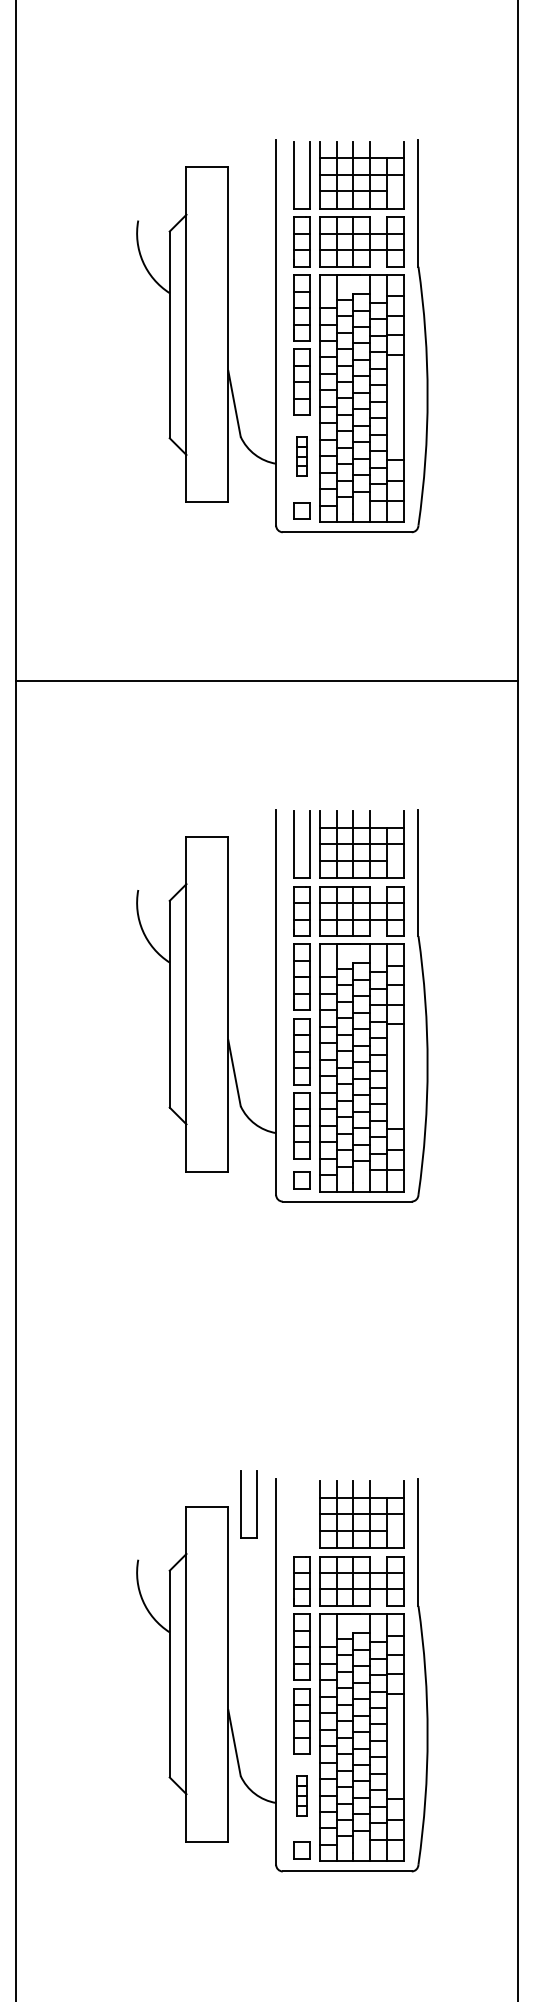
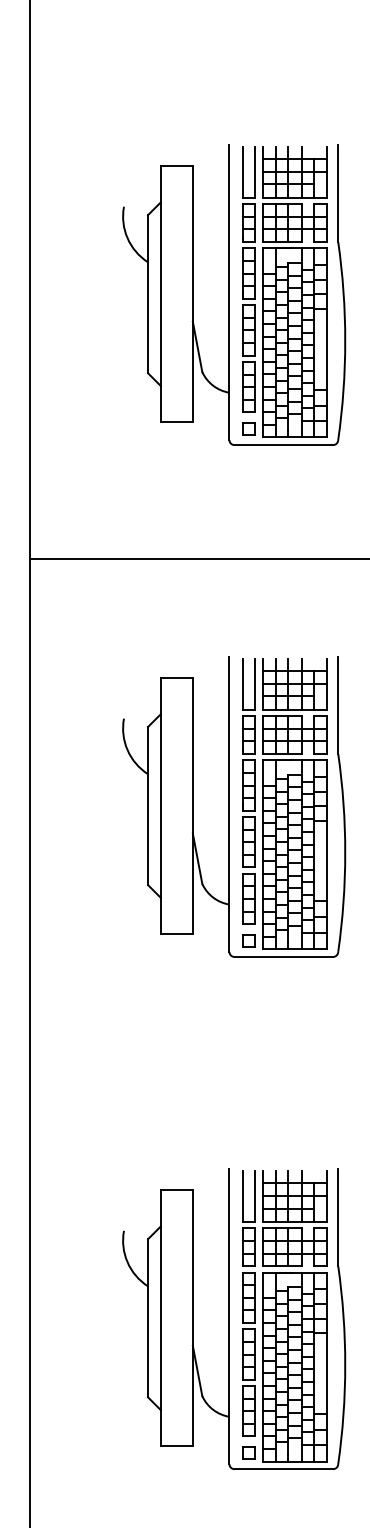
part: (301, 456) -> (248, 387), size x1.67
part: (241, 1504) -> (243, 1196), moved
part: (301, 1795) -> (248, 1411), size x1.67

